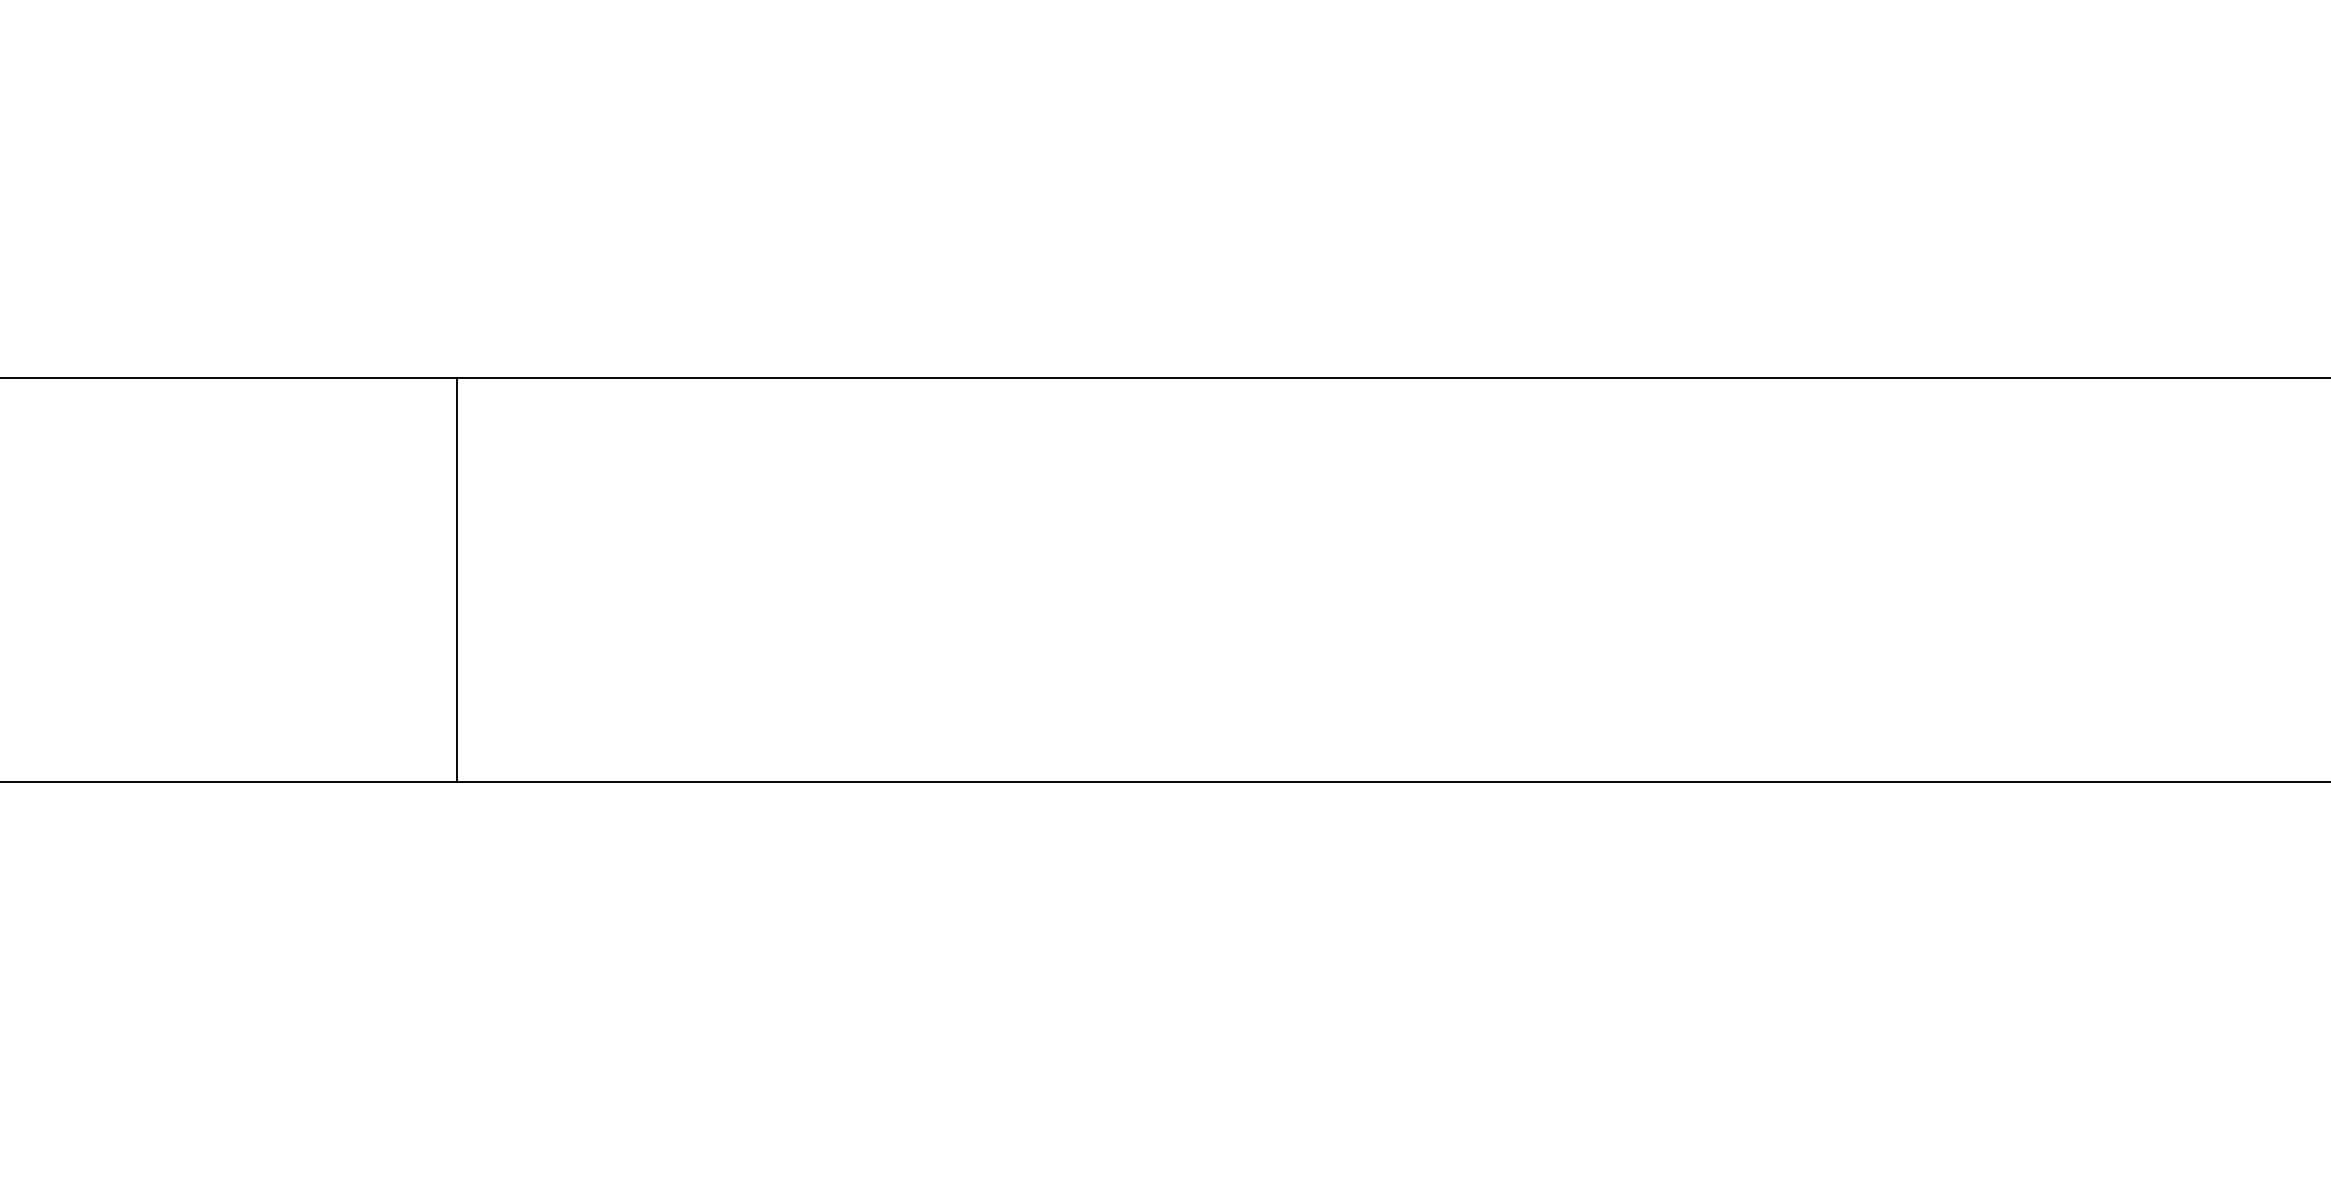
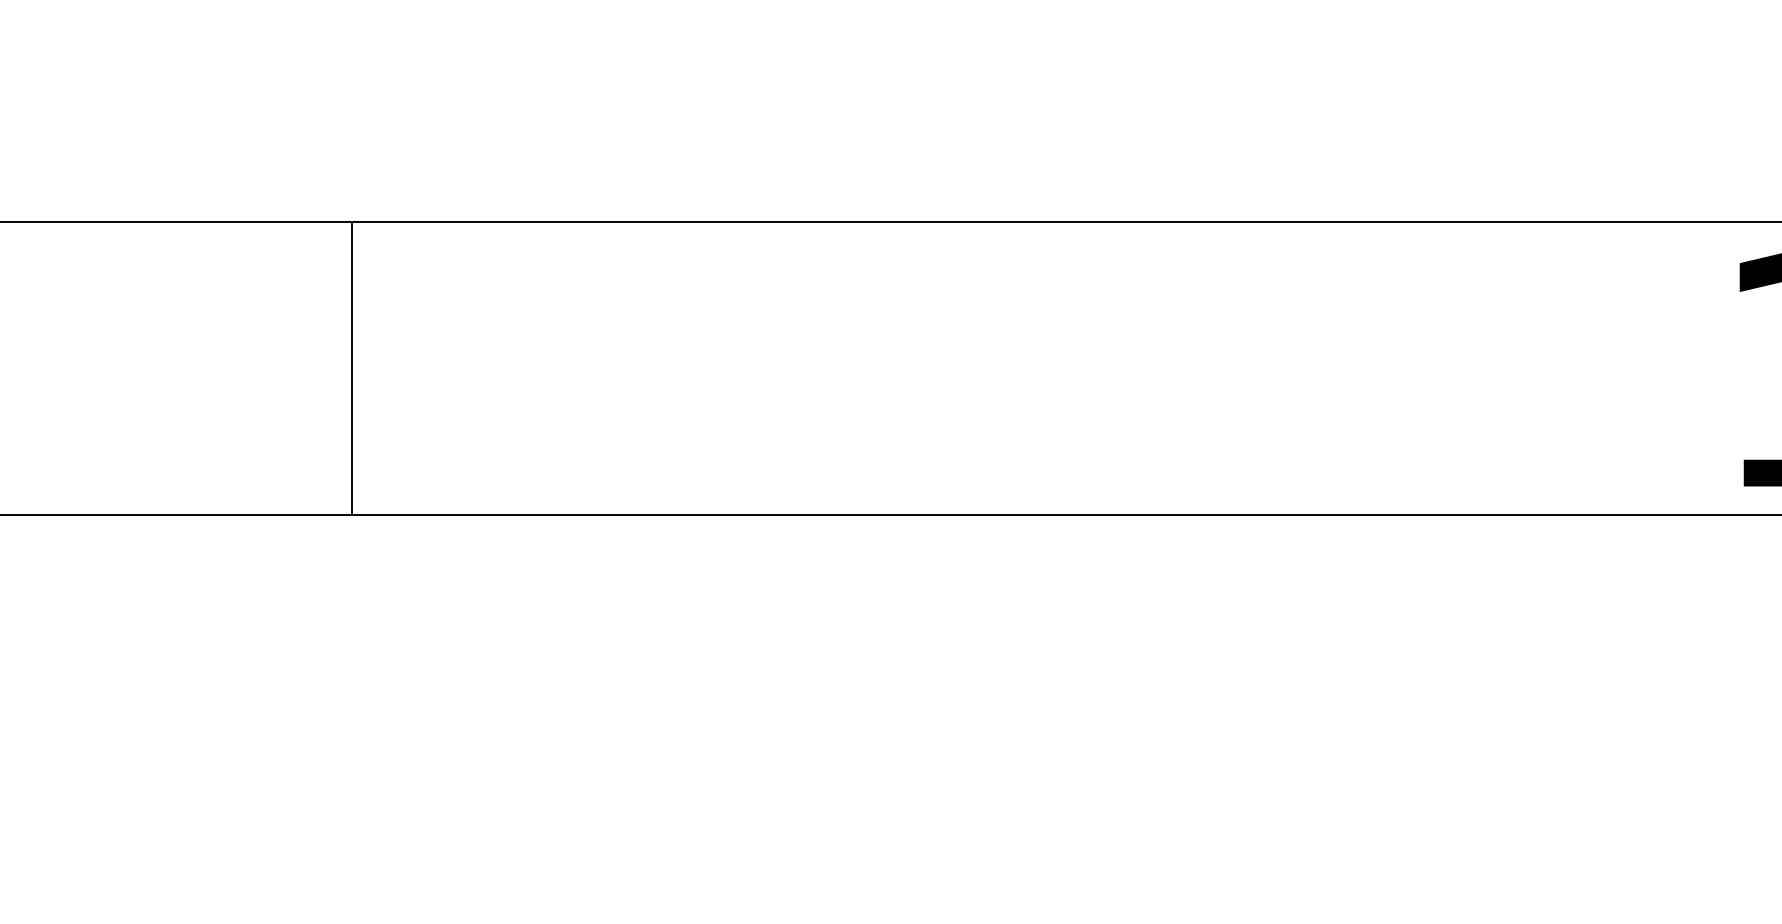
line: (456, 579) -> (351, 368), moved

